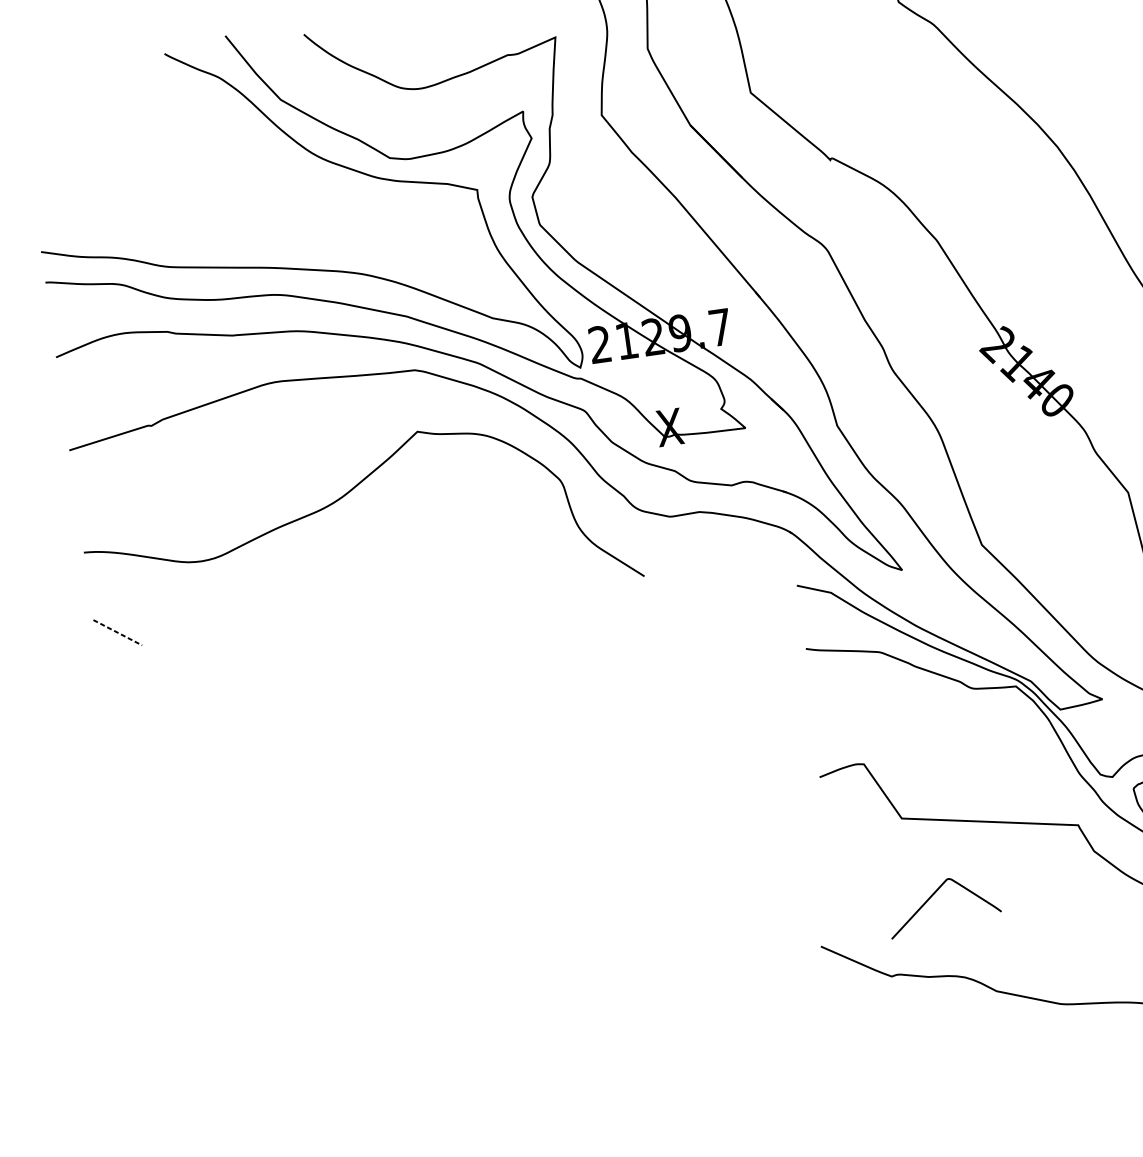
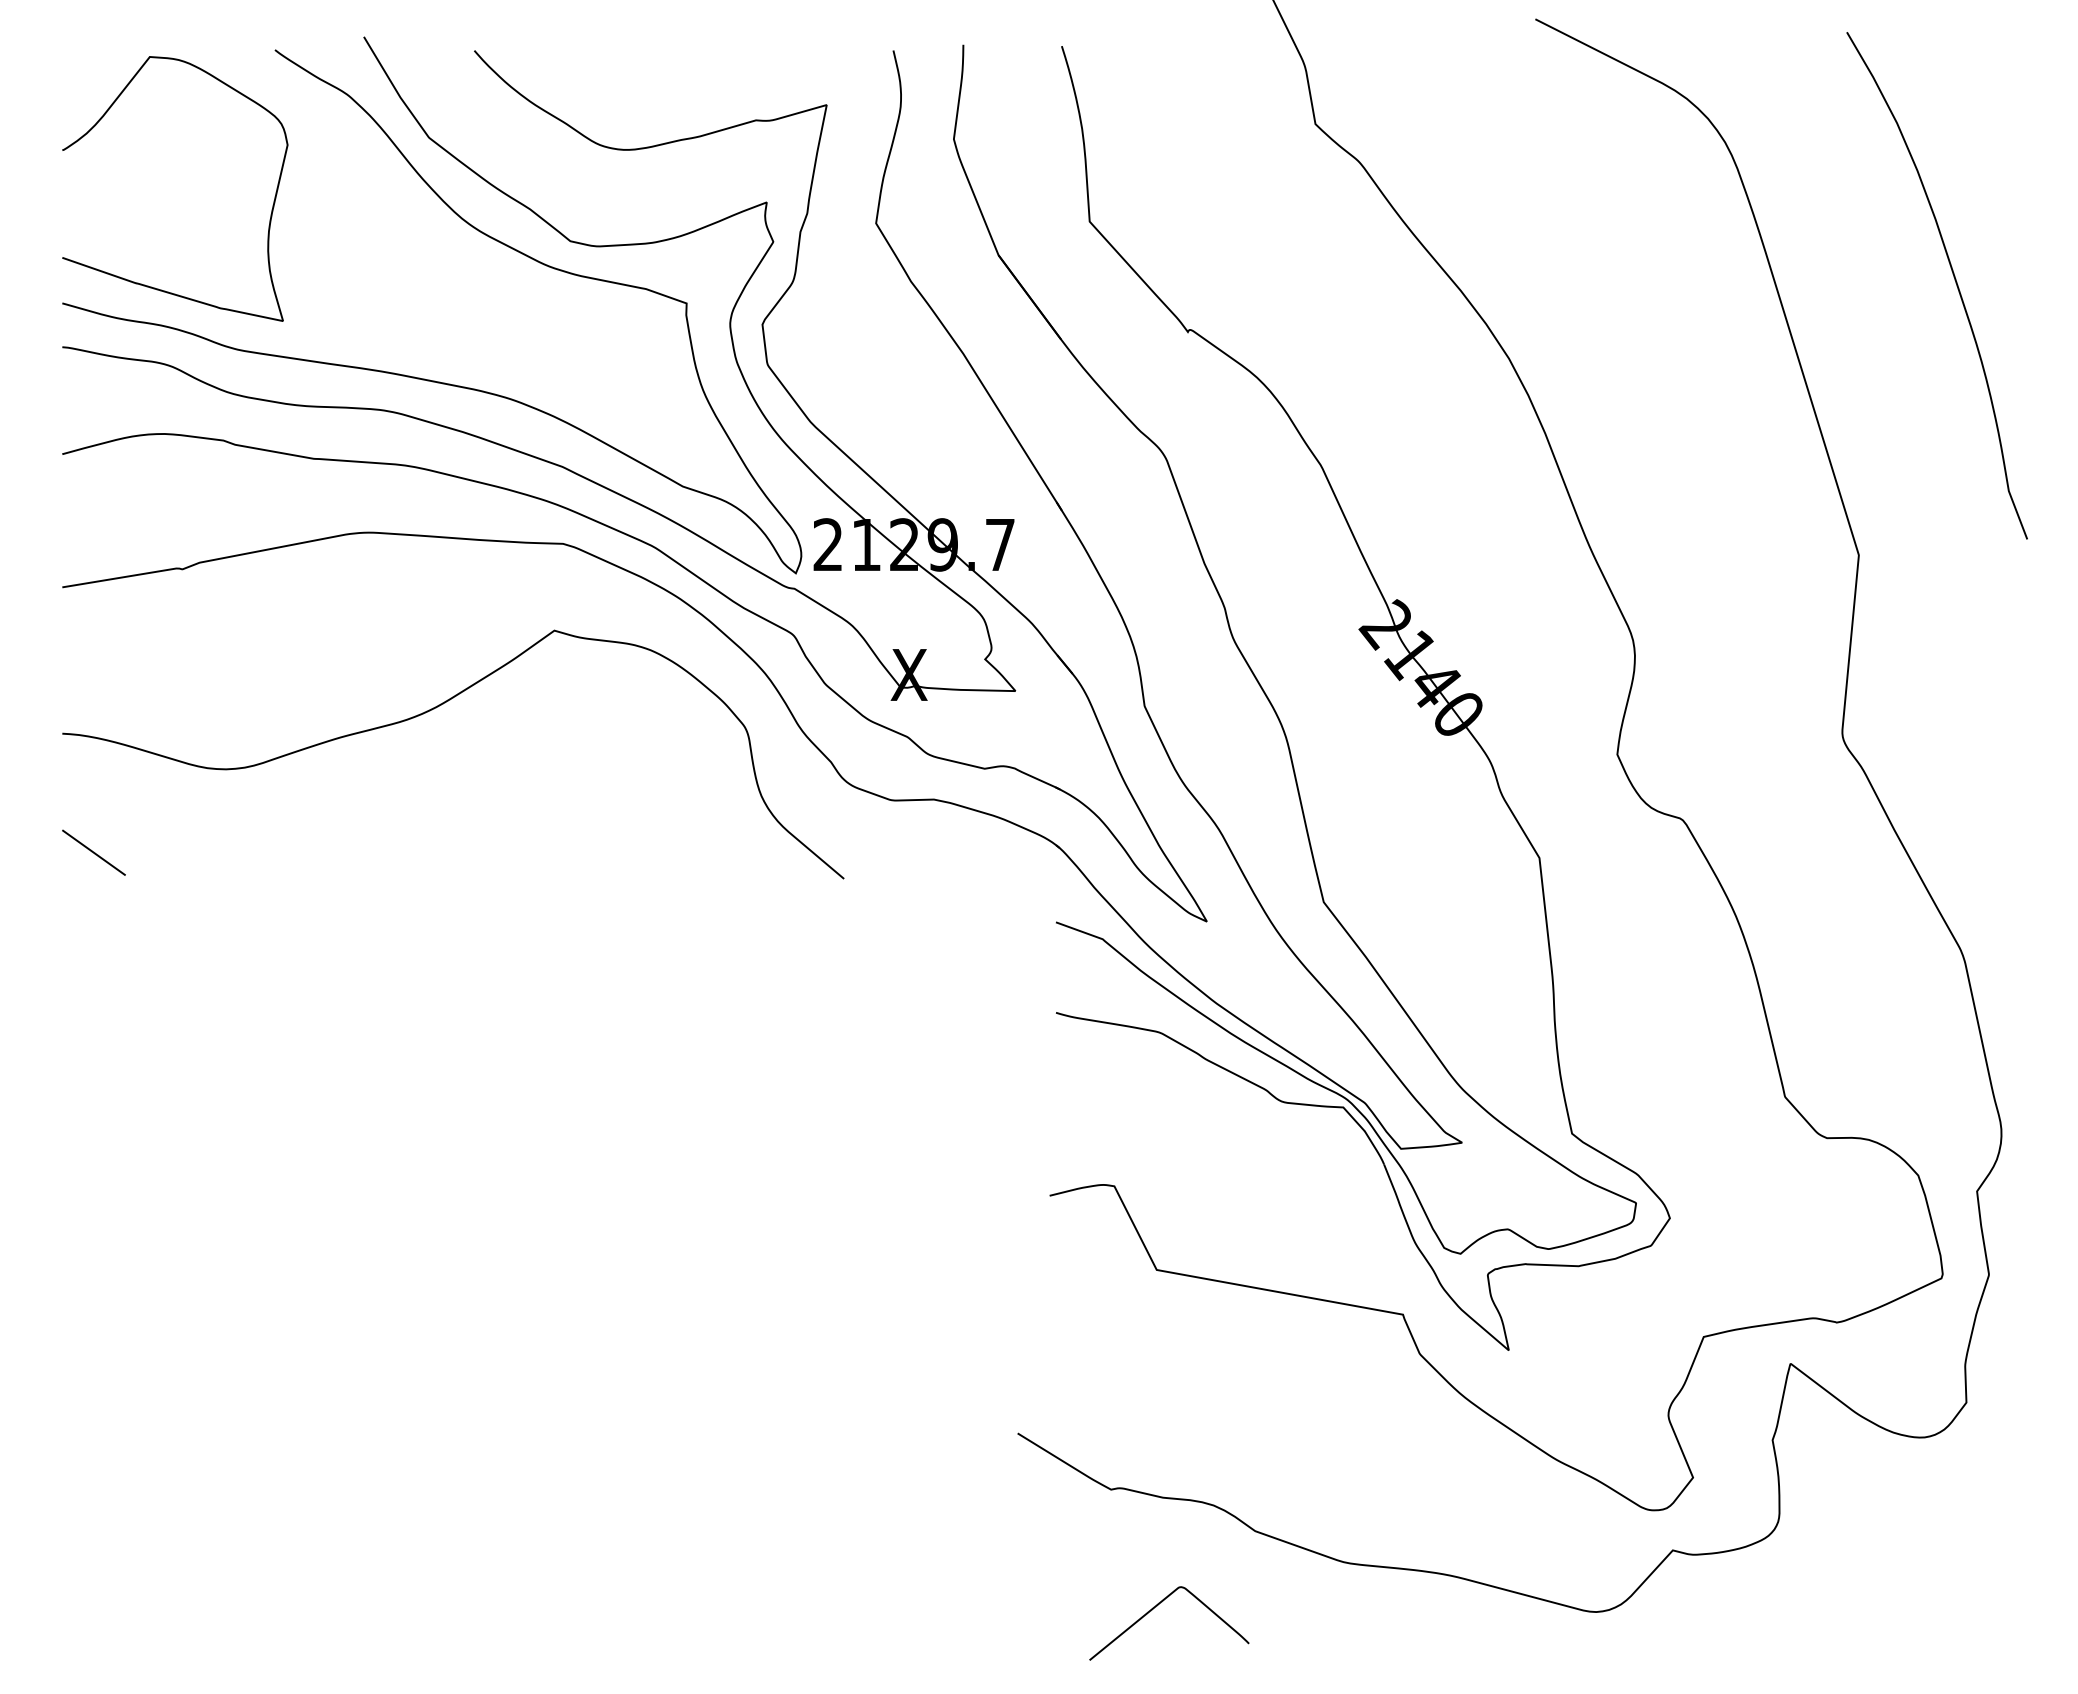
curve: (177, 165) -> (271, 209), added
line: (118, 632) -> (94, 852), dashed -> solid
curve: (933, 894) -> (1157, 1606), moved

